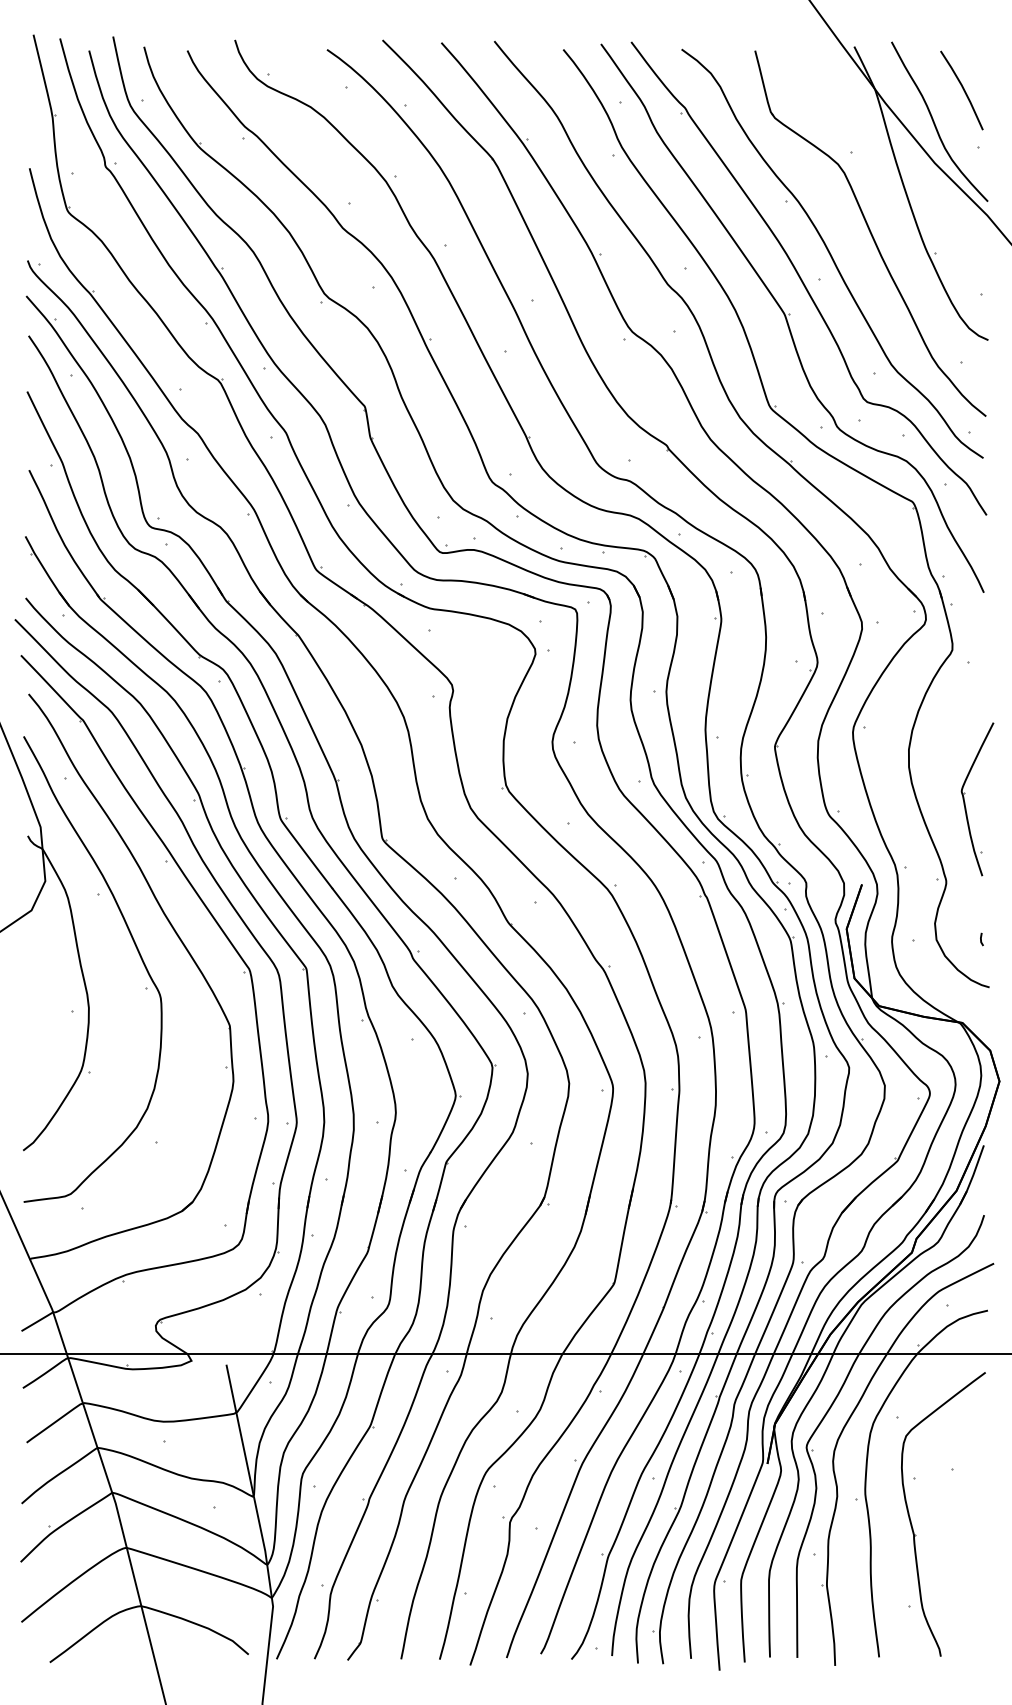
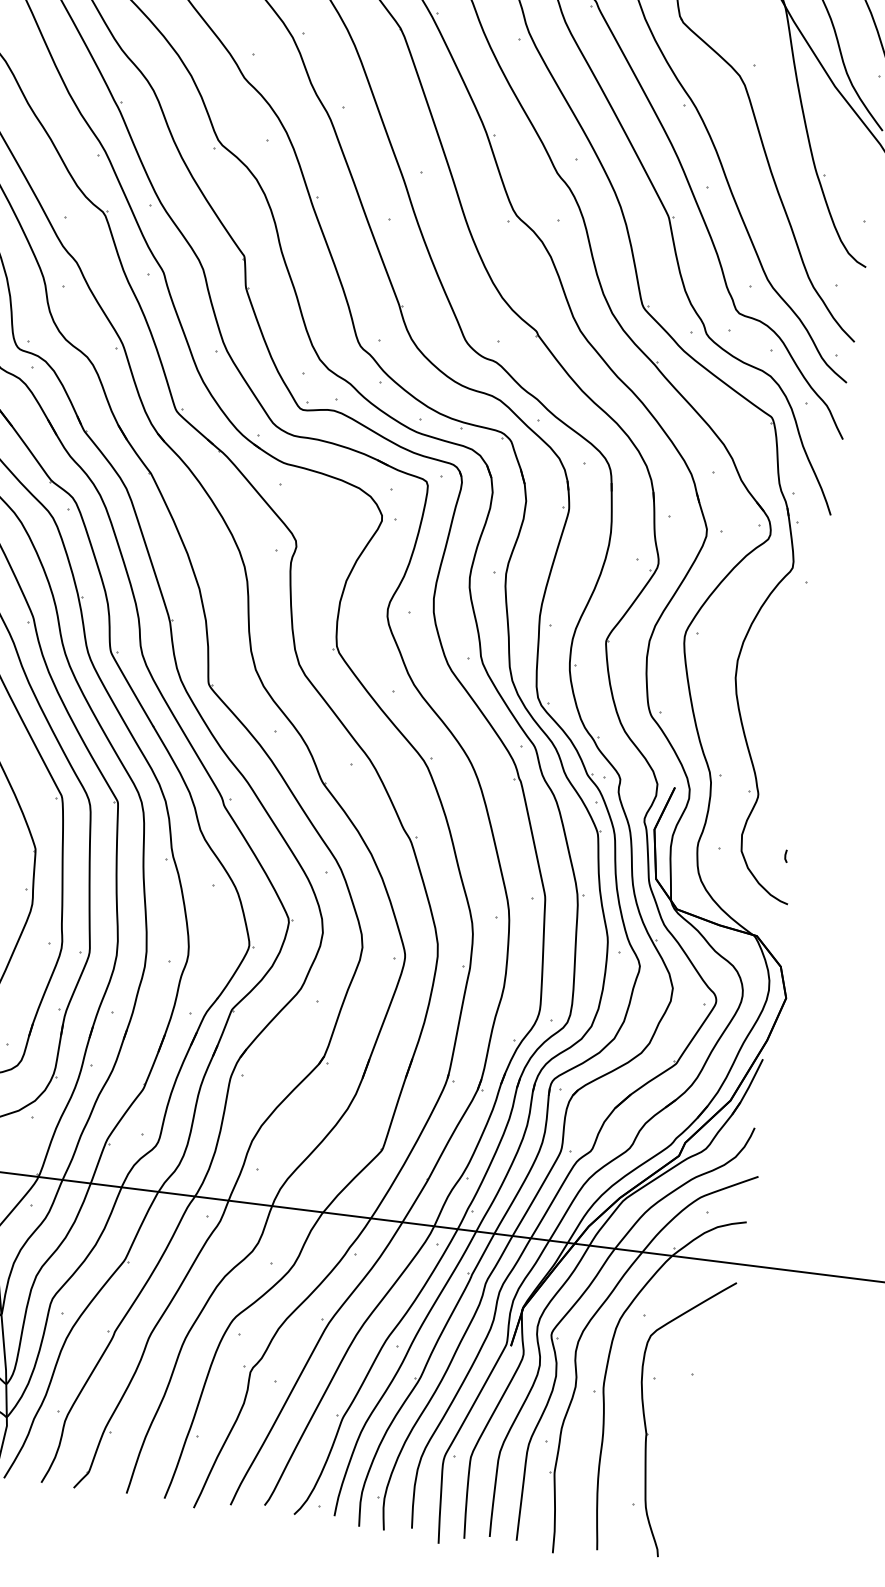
part: (965, 802) -> (786, 719), removed

